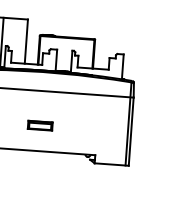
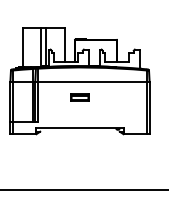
part: (39, 125) -> (79, 97), moved

